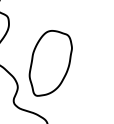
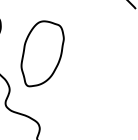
part: (50, 63) -> (42, 53), moved

